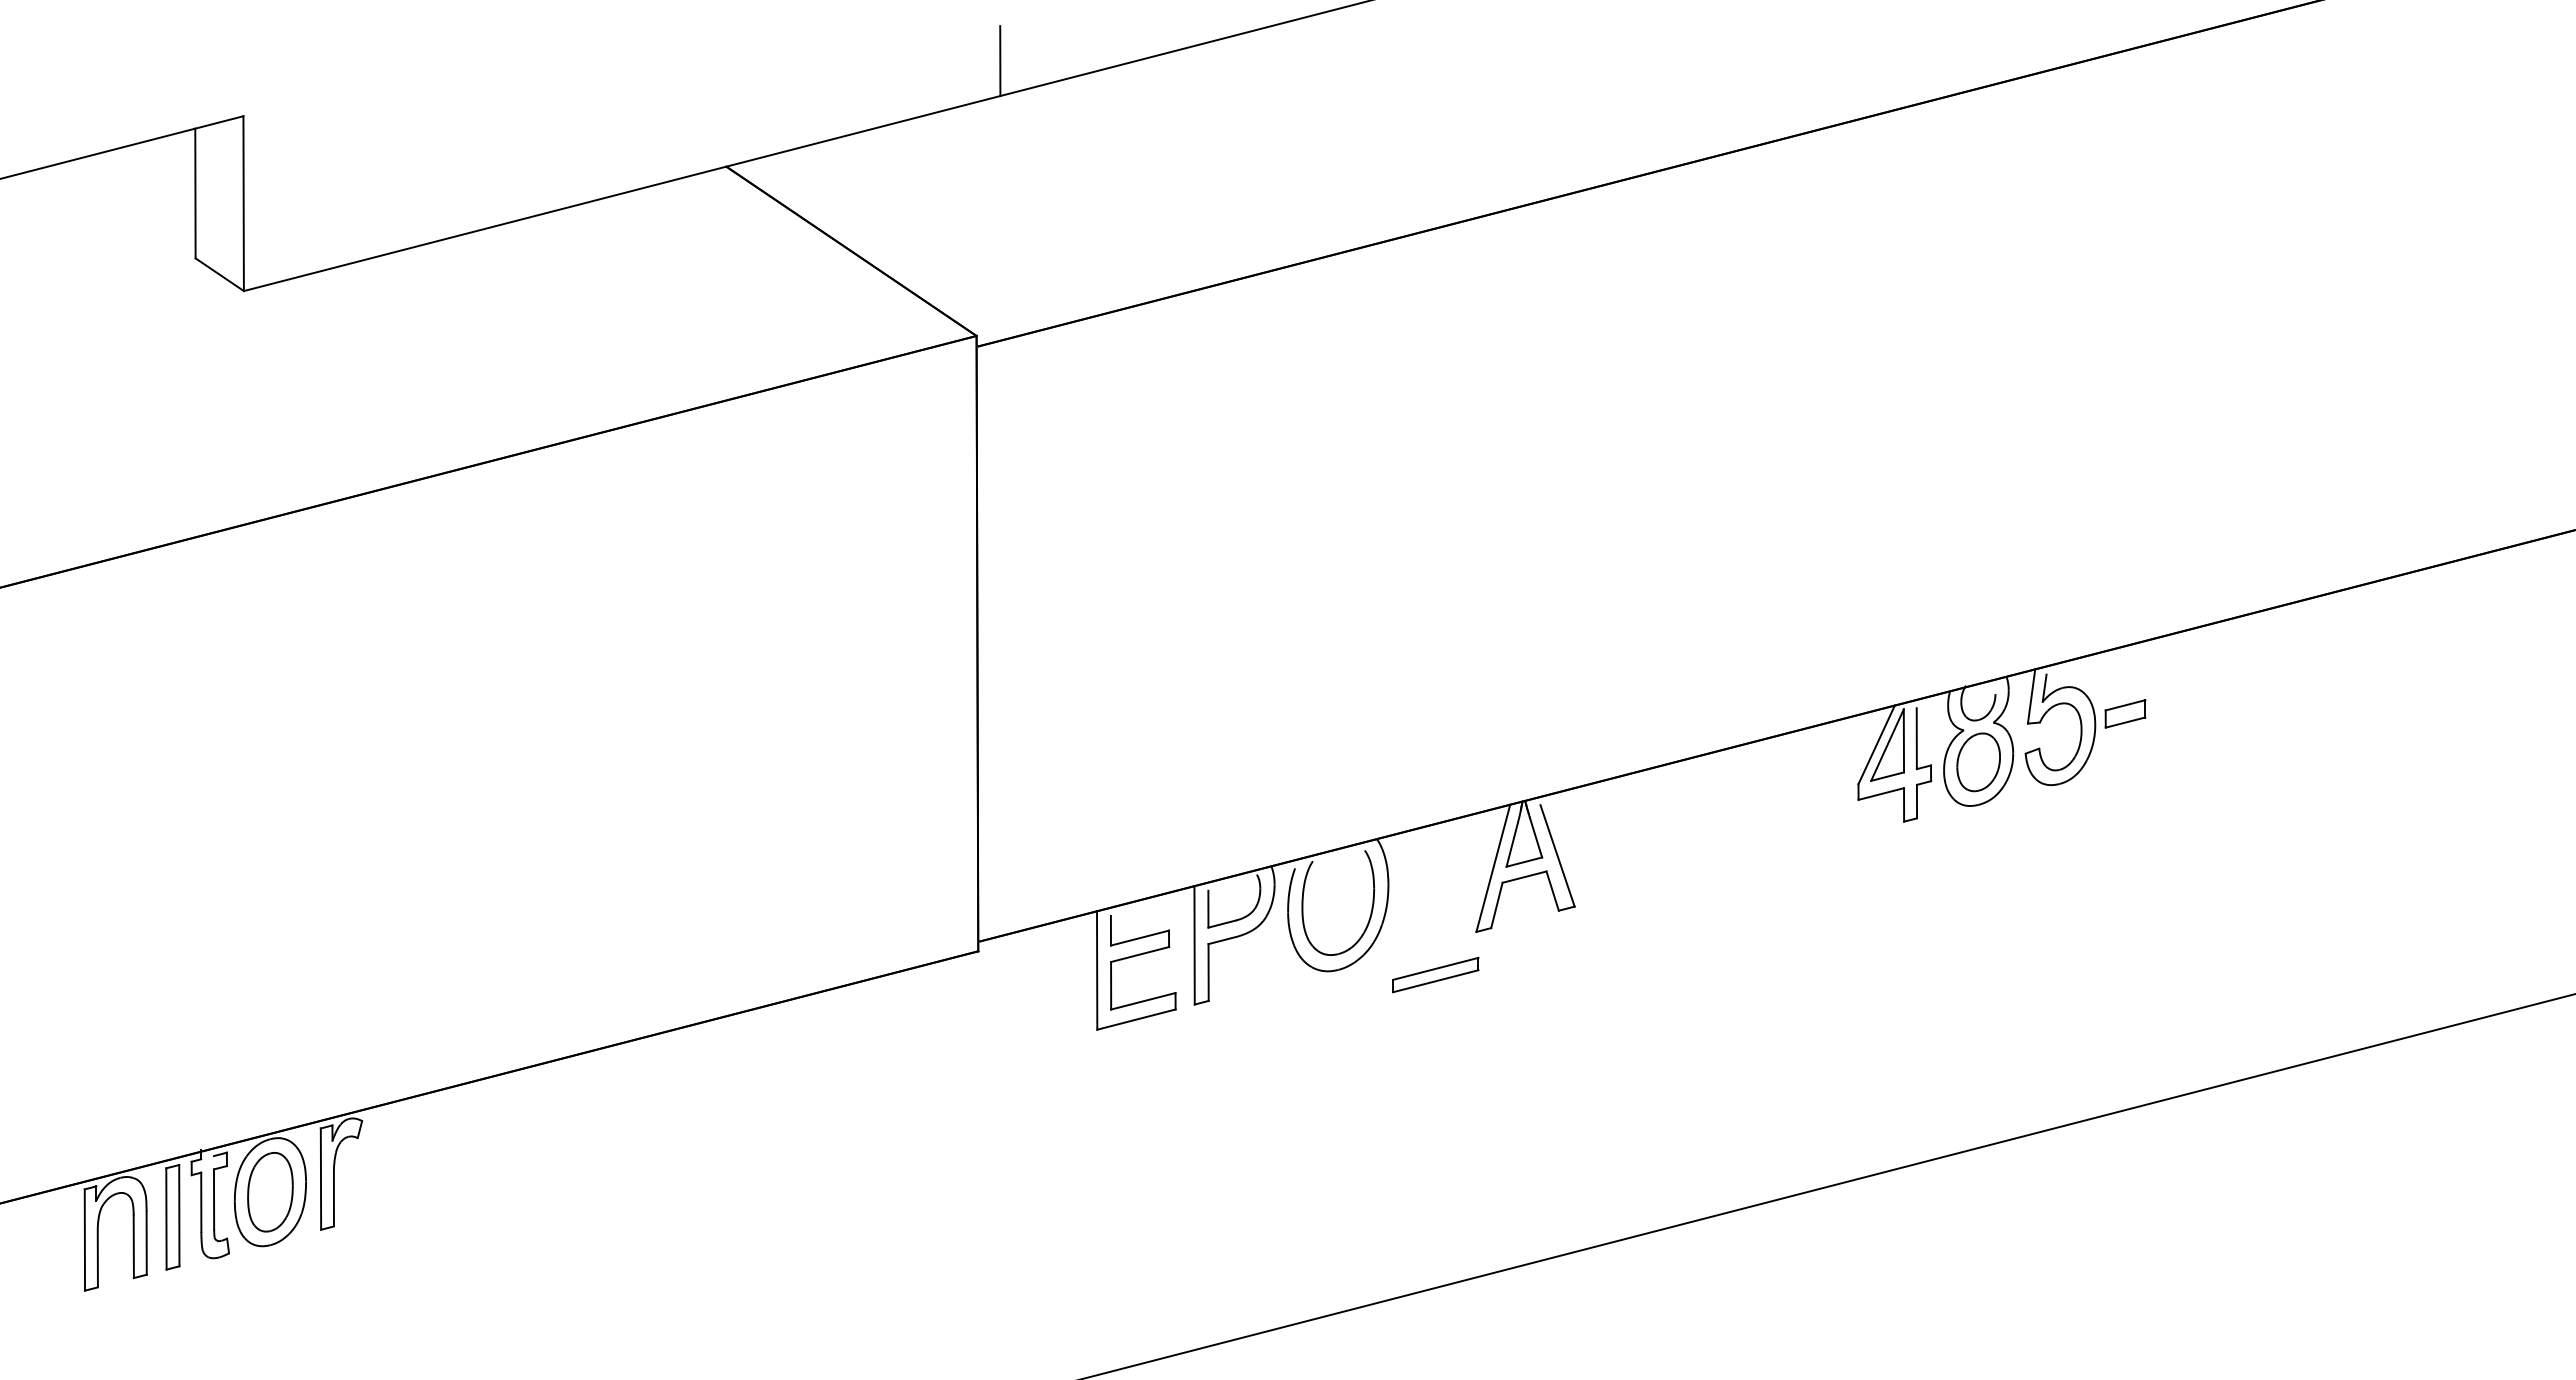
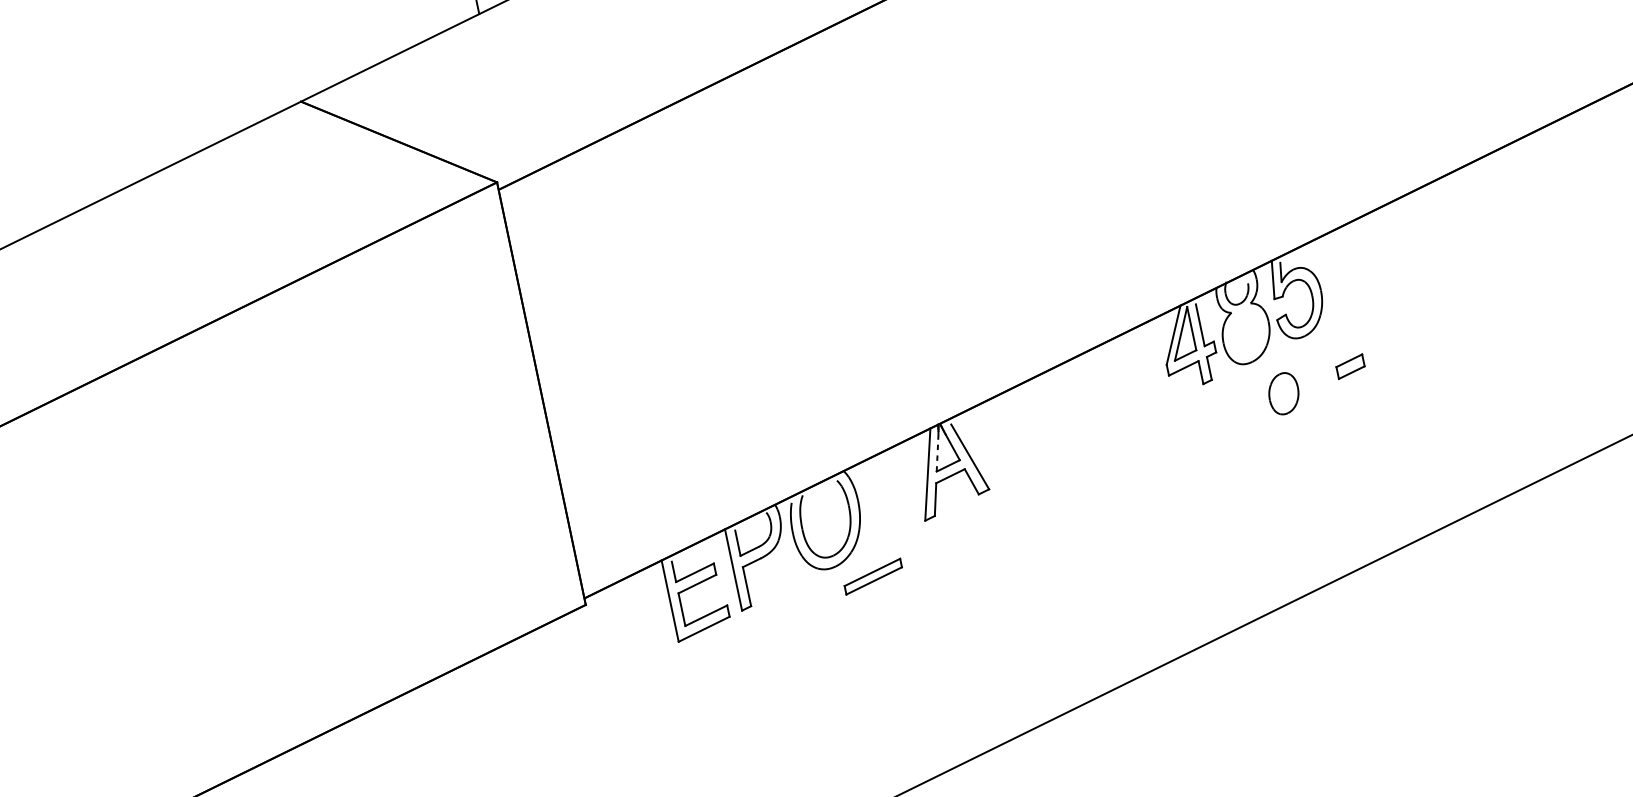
part: (2125, 713) -> (1350, 366), moved
part: (1978, 762) -> (1283, 393), moved
line: (1512, 844) -> (937, 455), solid -> dashed
part: (1435, 974) -> (873, 576), moved

